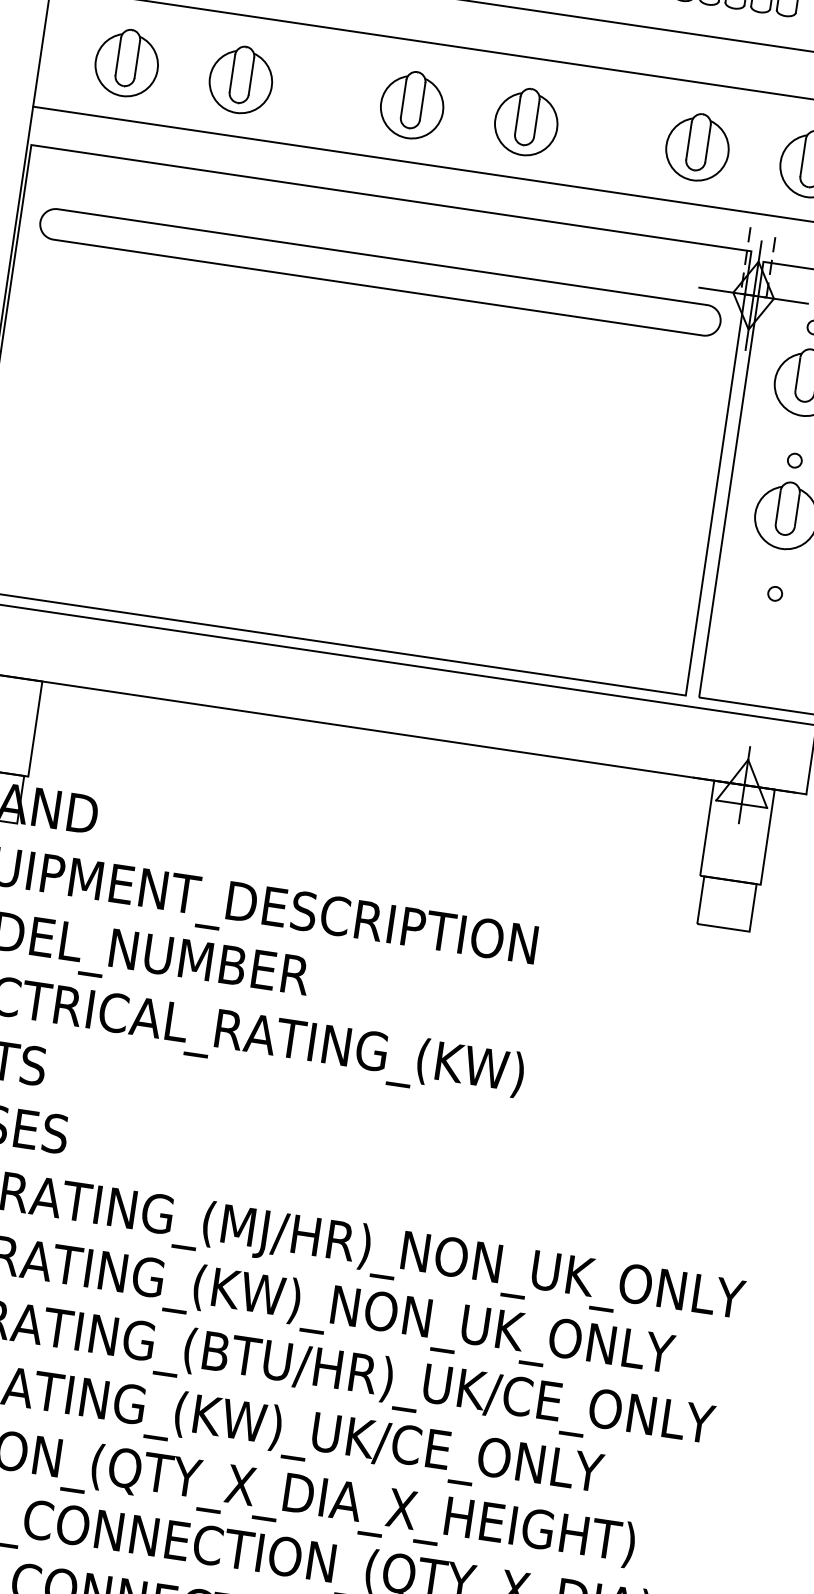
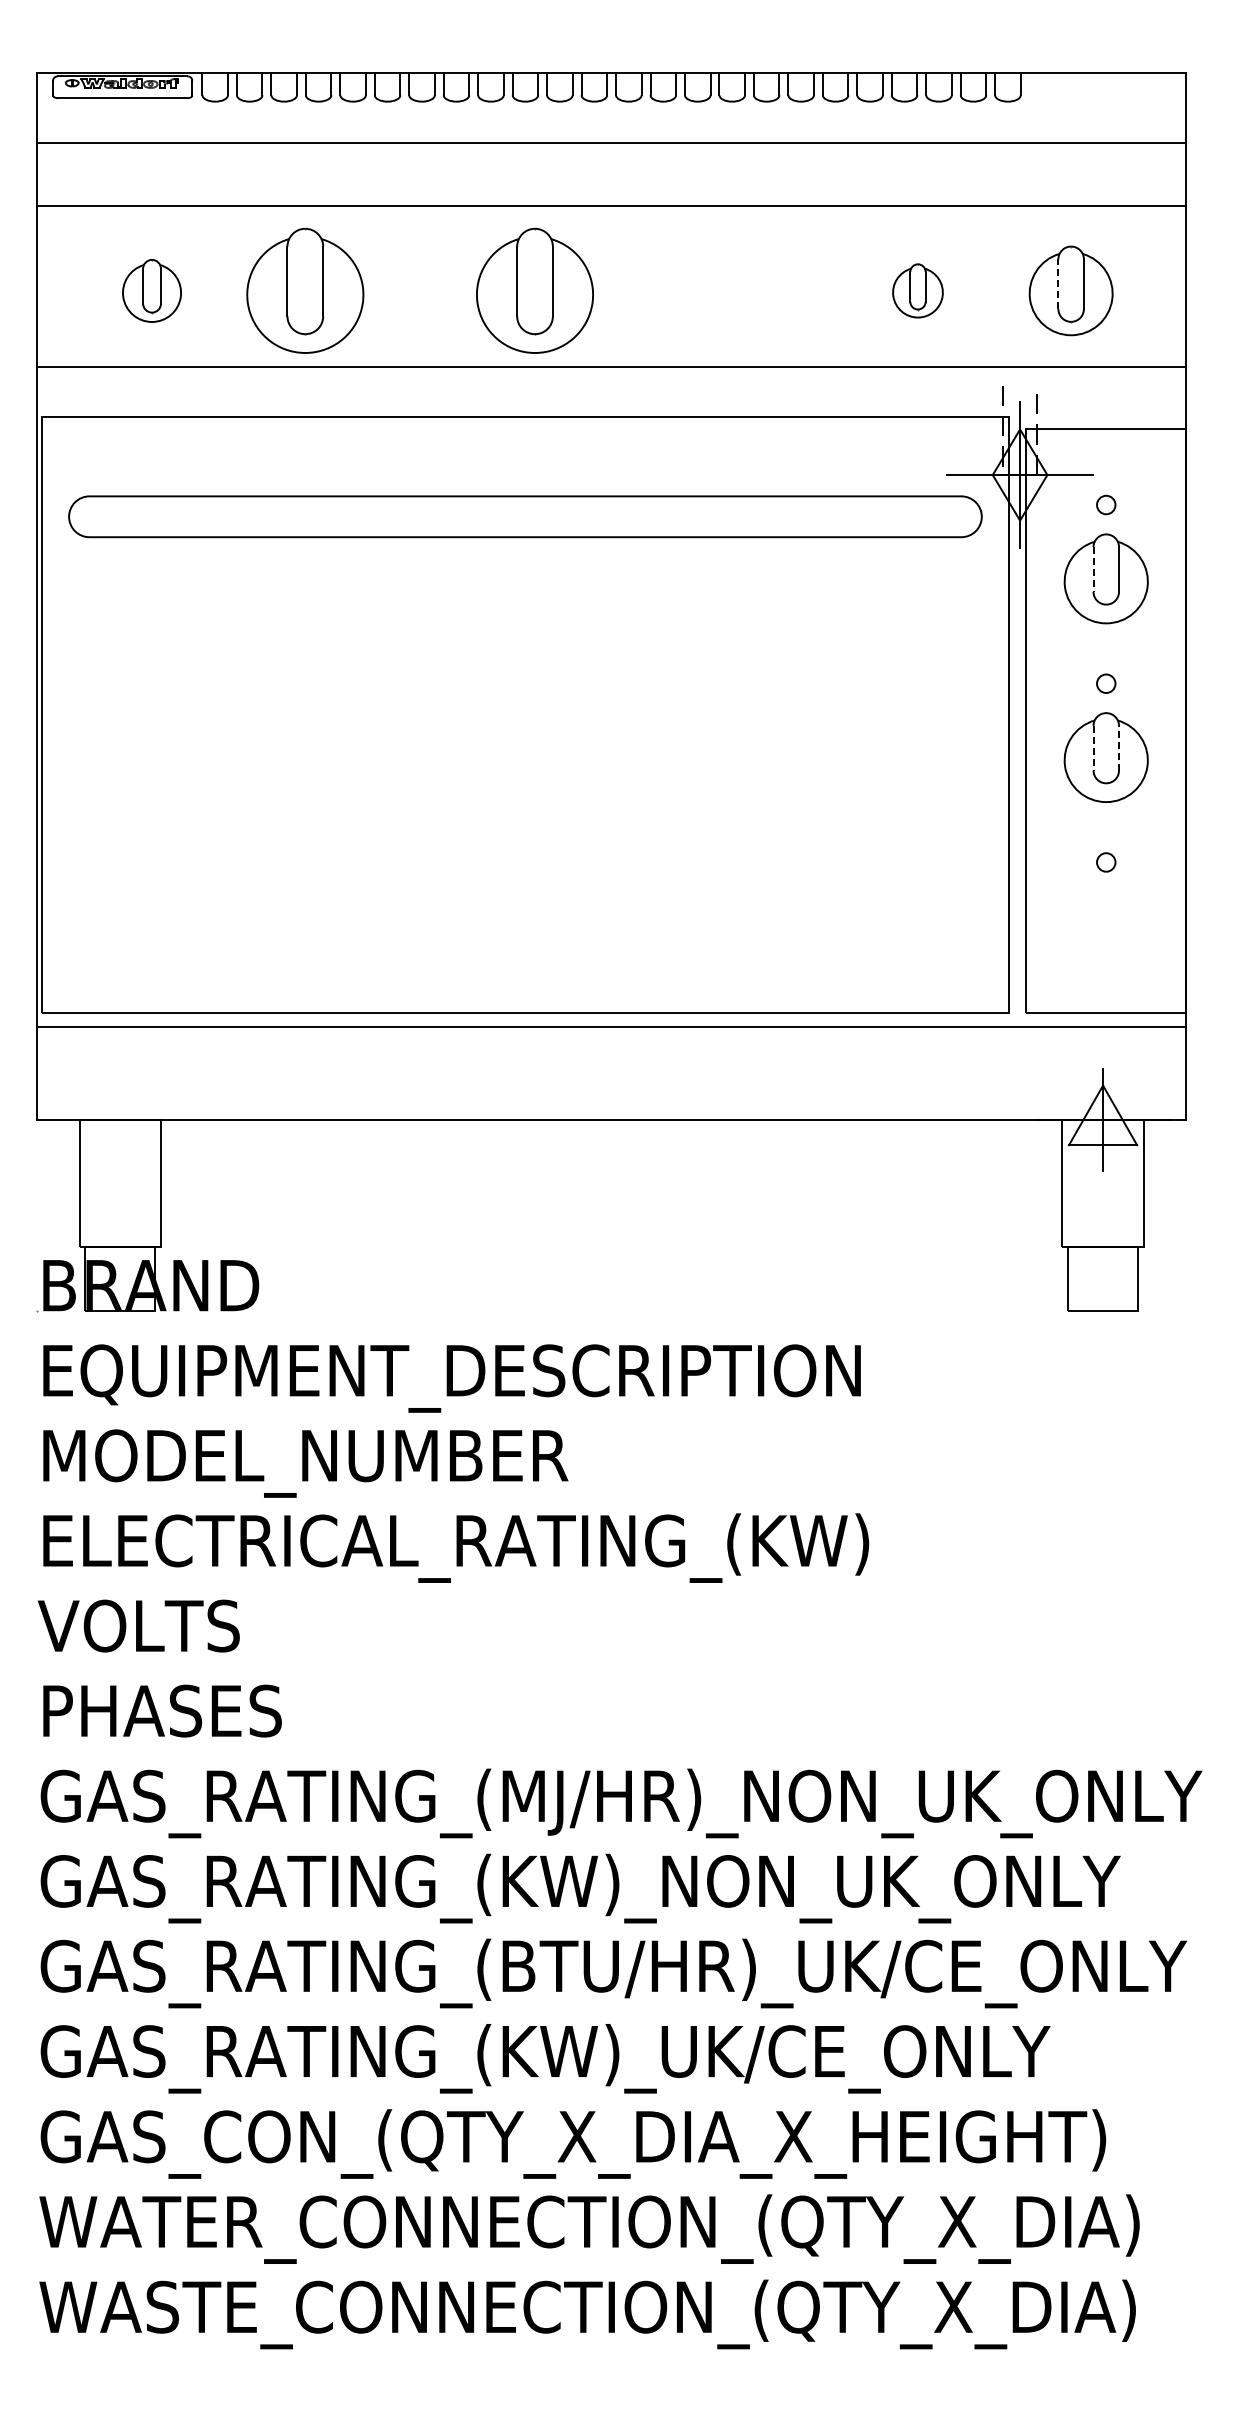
part: (126, 62) -> (151, 290), size x0.7
part: (240, 79) -> (304, 290), size x1.4
part: (412, 104) -> (534, 290), size x1.4
part: (526, 121) -> (687, 290), removed
part: (697, 146) -> (917, 290), size x0.6
line: (803, 157) -> (1058, 284), solid -> dashed
line: (797, 374) -> (1093, 570), solid -> dashed
line: (778, 507) -> (1093, 748), solid -> dashed
line: (797, 509) -> (1119, 747), solid -> dashed

